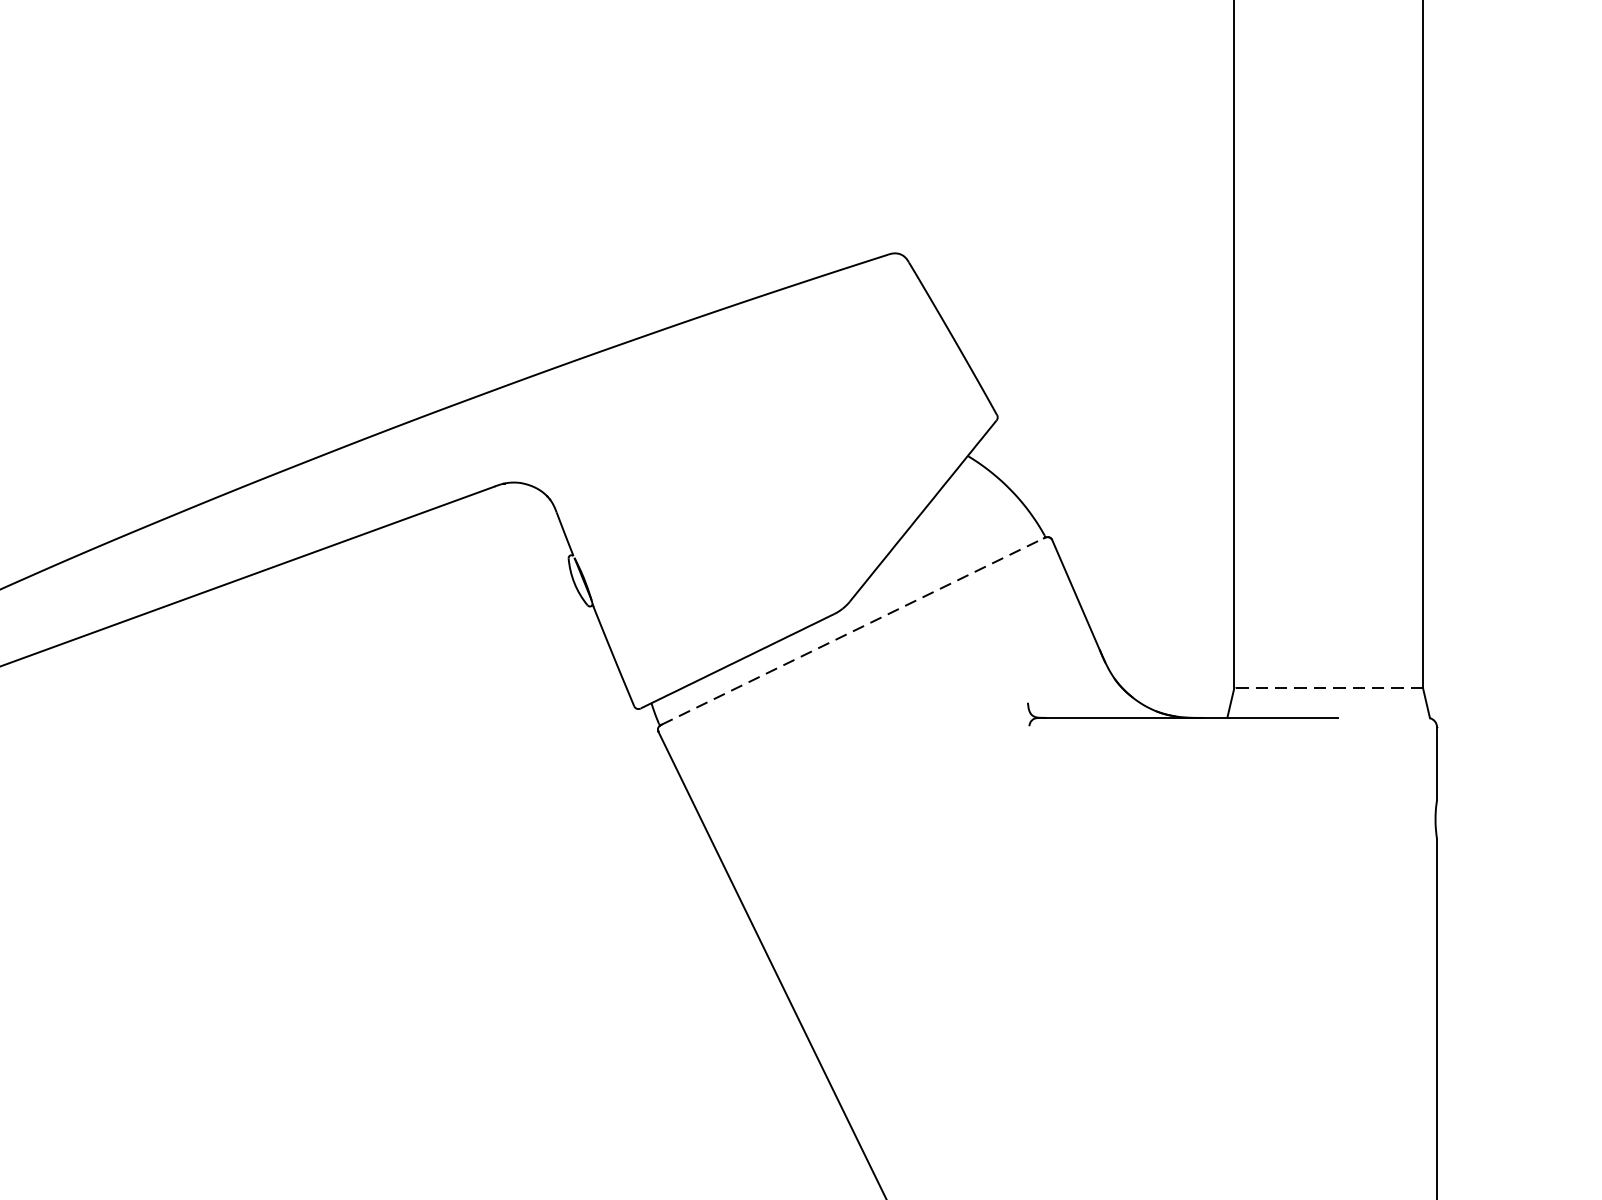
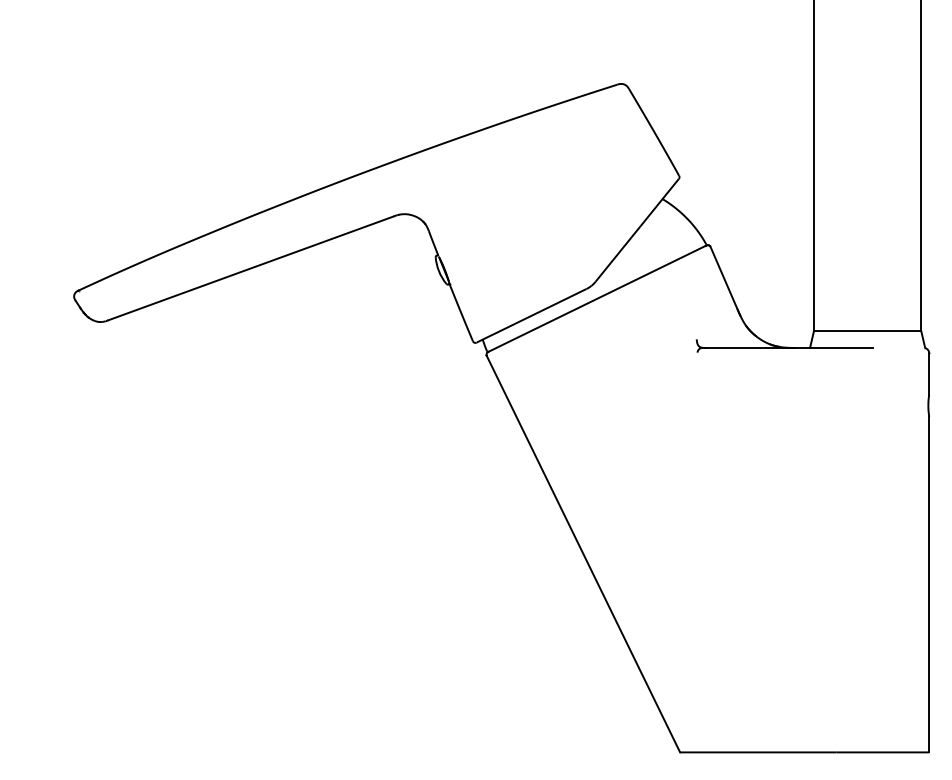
line: (853, 630) -> (597, 298), dashed -> solid
line: (1328, 687) -> (867, 330), dashed -> solid

